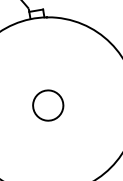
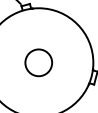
circle: (47, 104) -> (38, 62), size x1.43

